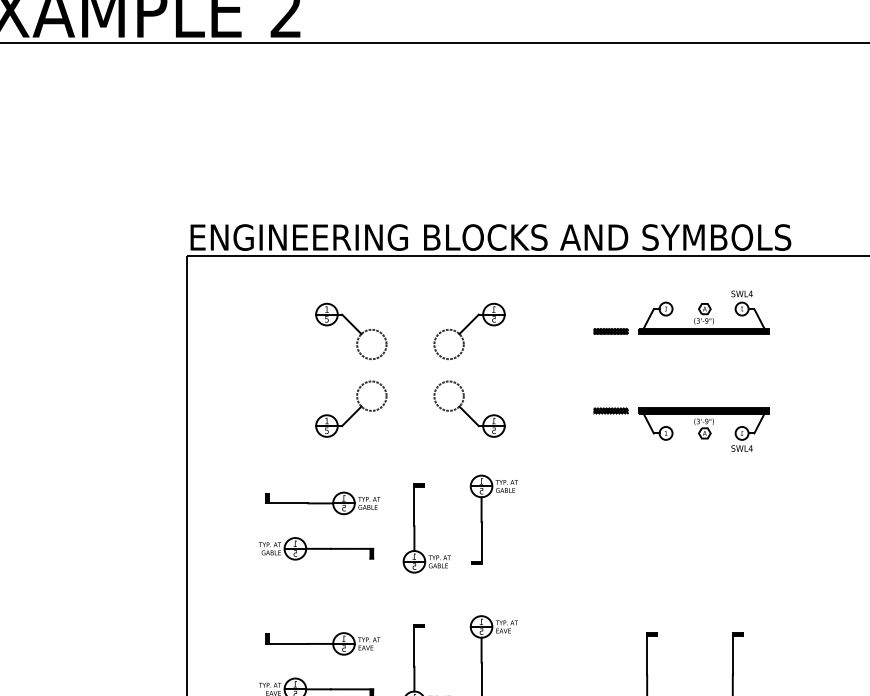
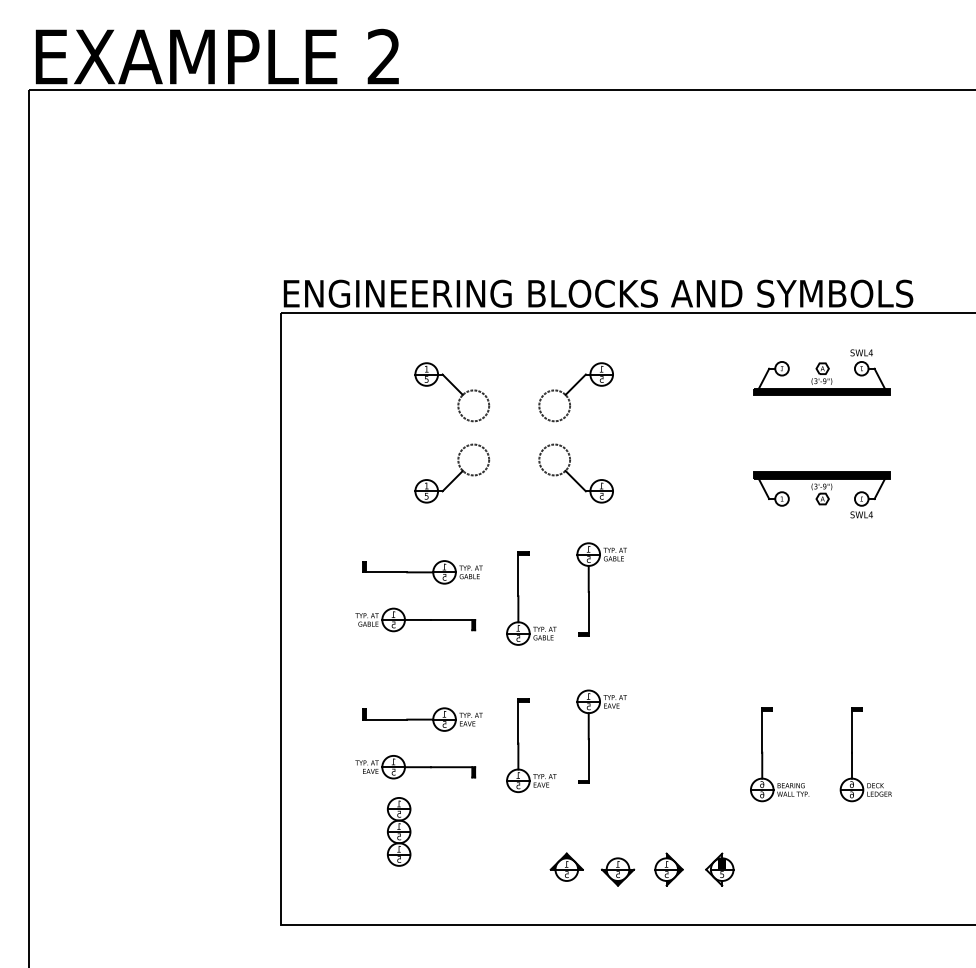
part: (610, 330) -> (723, 391), size x0.6
part: (610, 410) -> (723, 475), size x0.7

